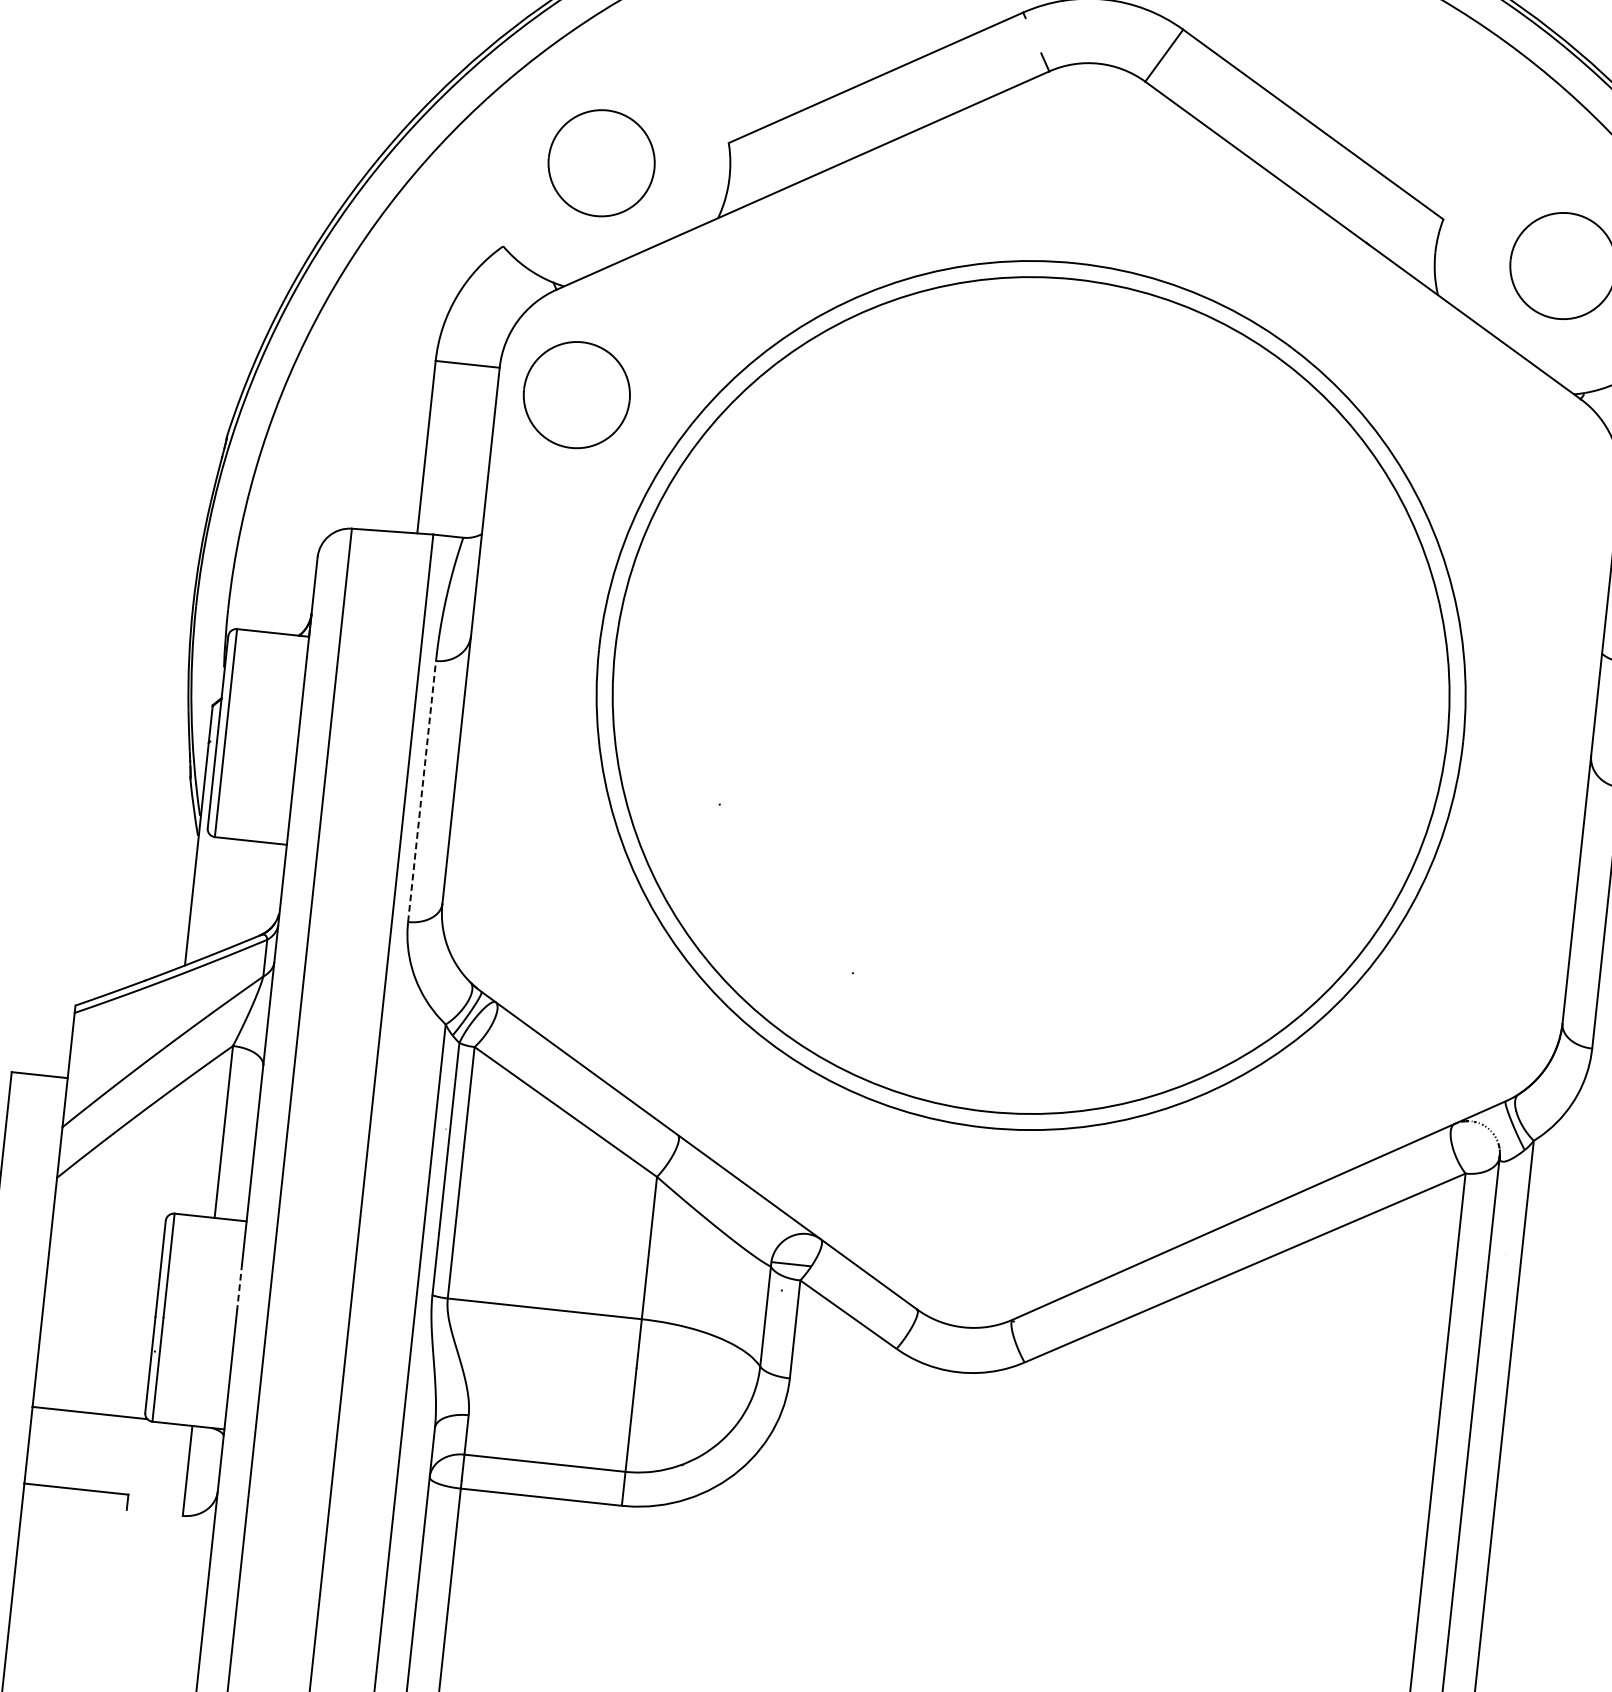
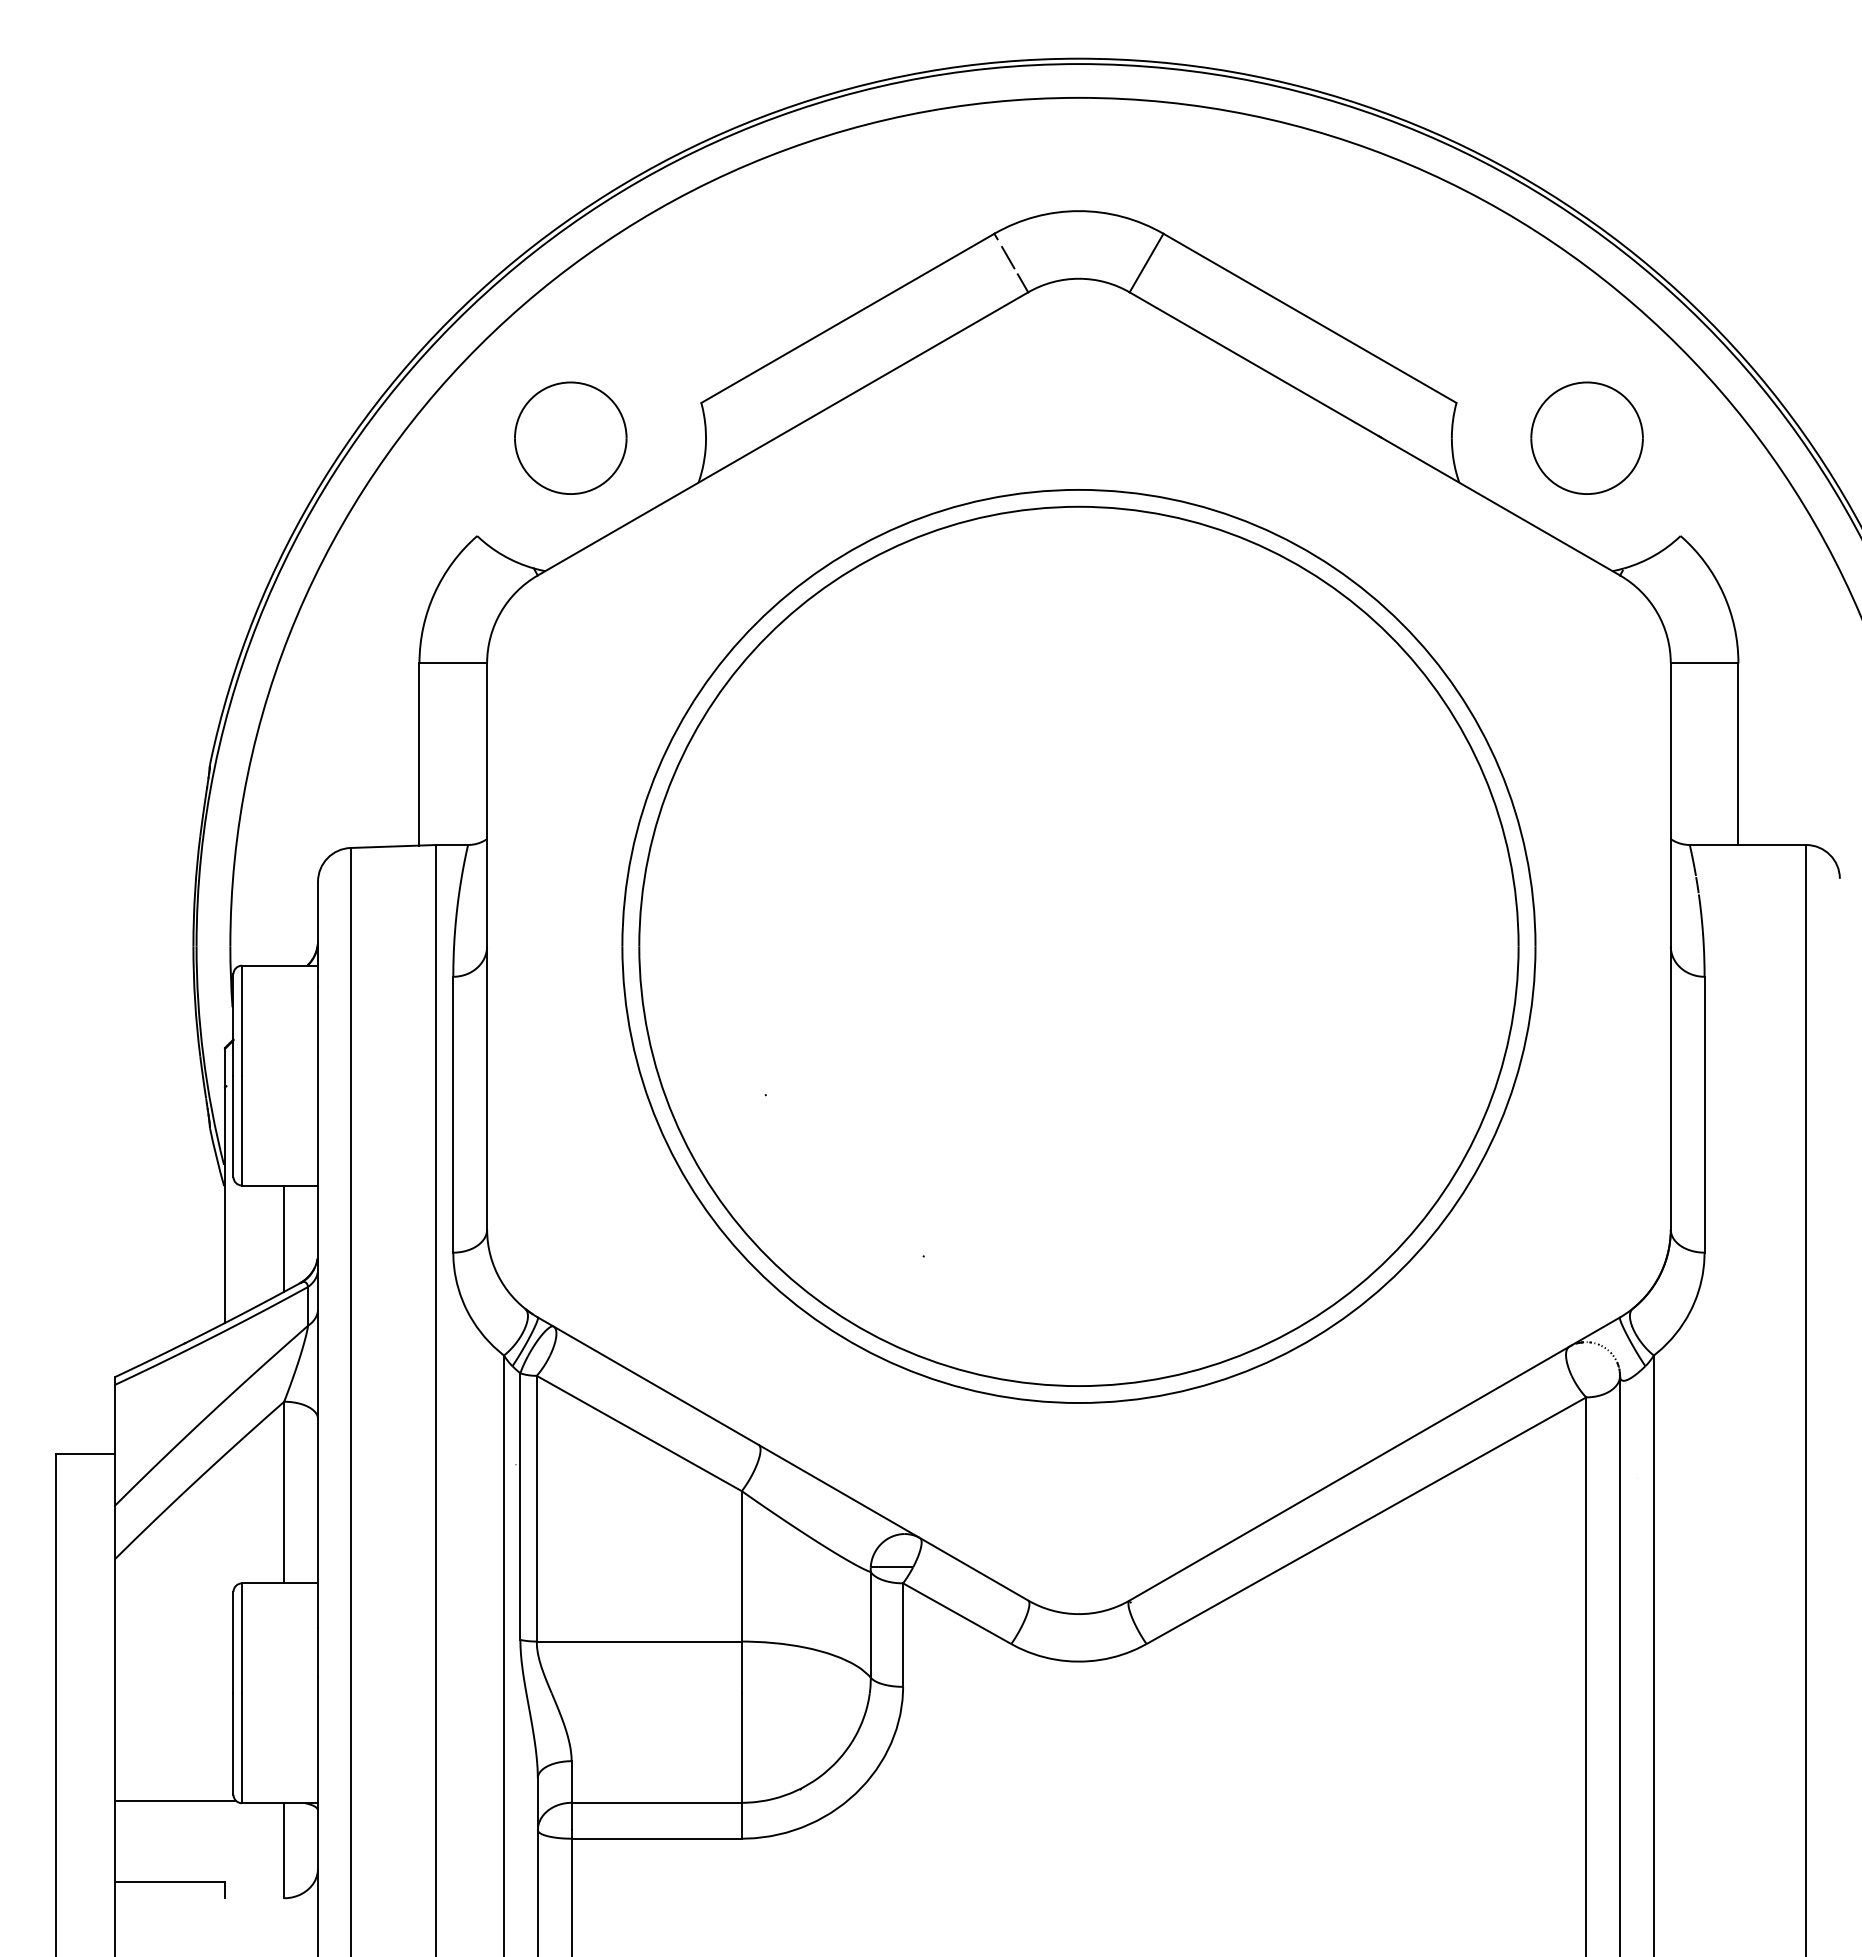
line: (1034, 36) -> (1008, 257), added
part: (576, 394) -> (570, 682), removed
line: (422, 791) -> (453, 1114), dashed -> solid
line: (249, 891) -> (284, 1238), added
line: (240, 1286) -> (318, 1652), dashed -> solid

